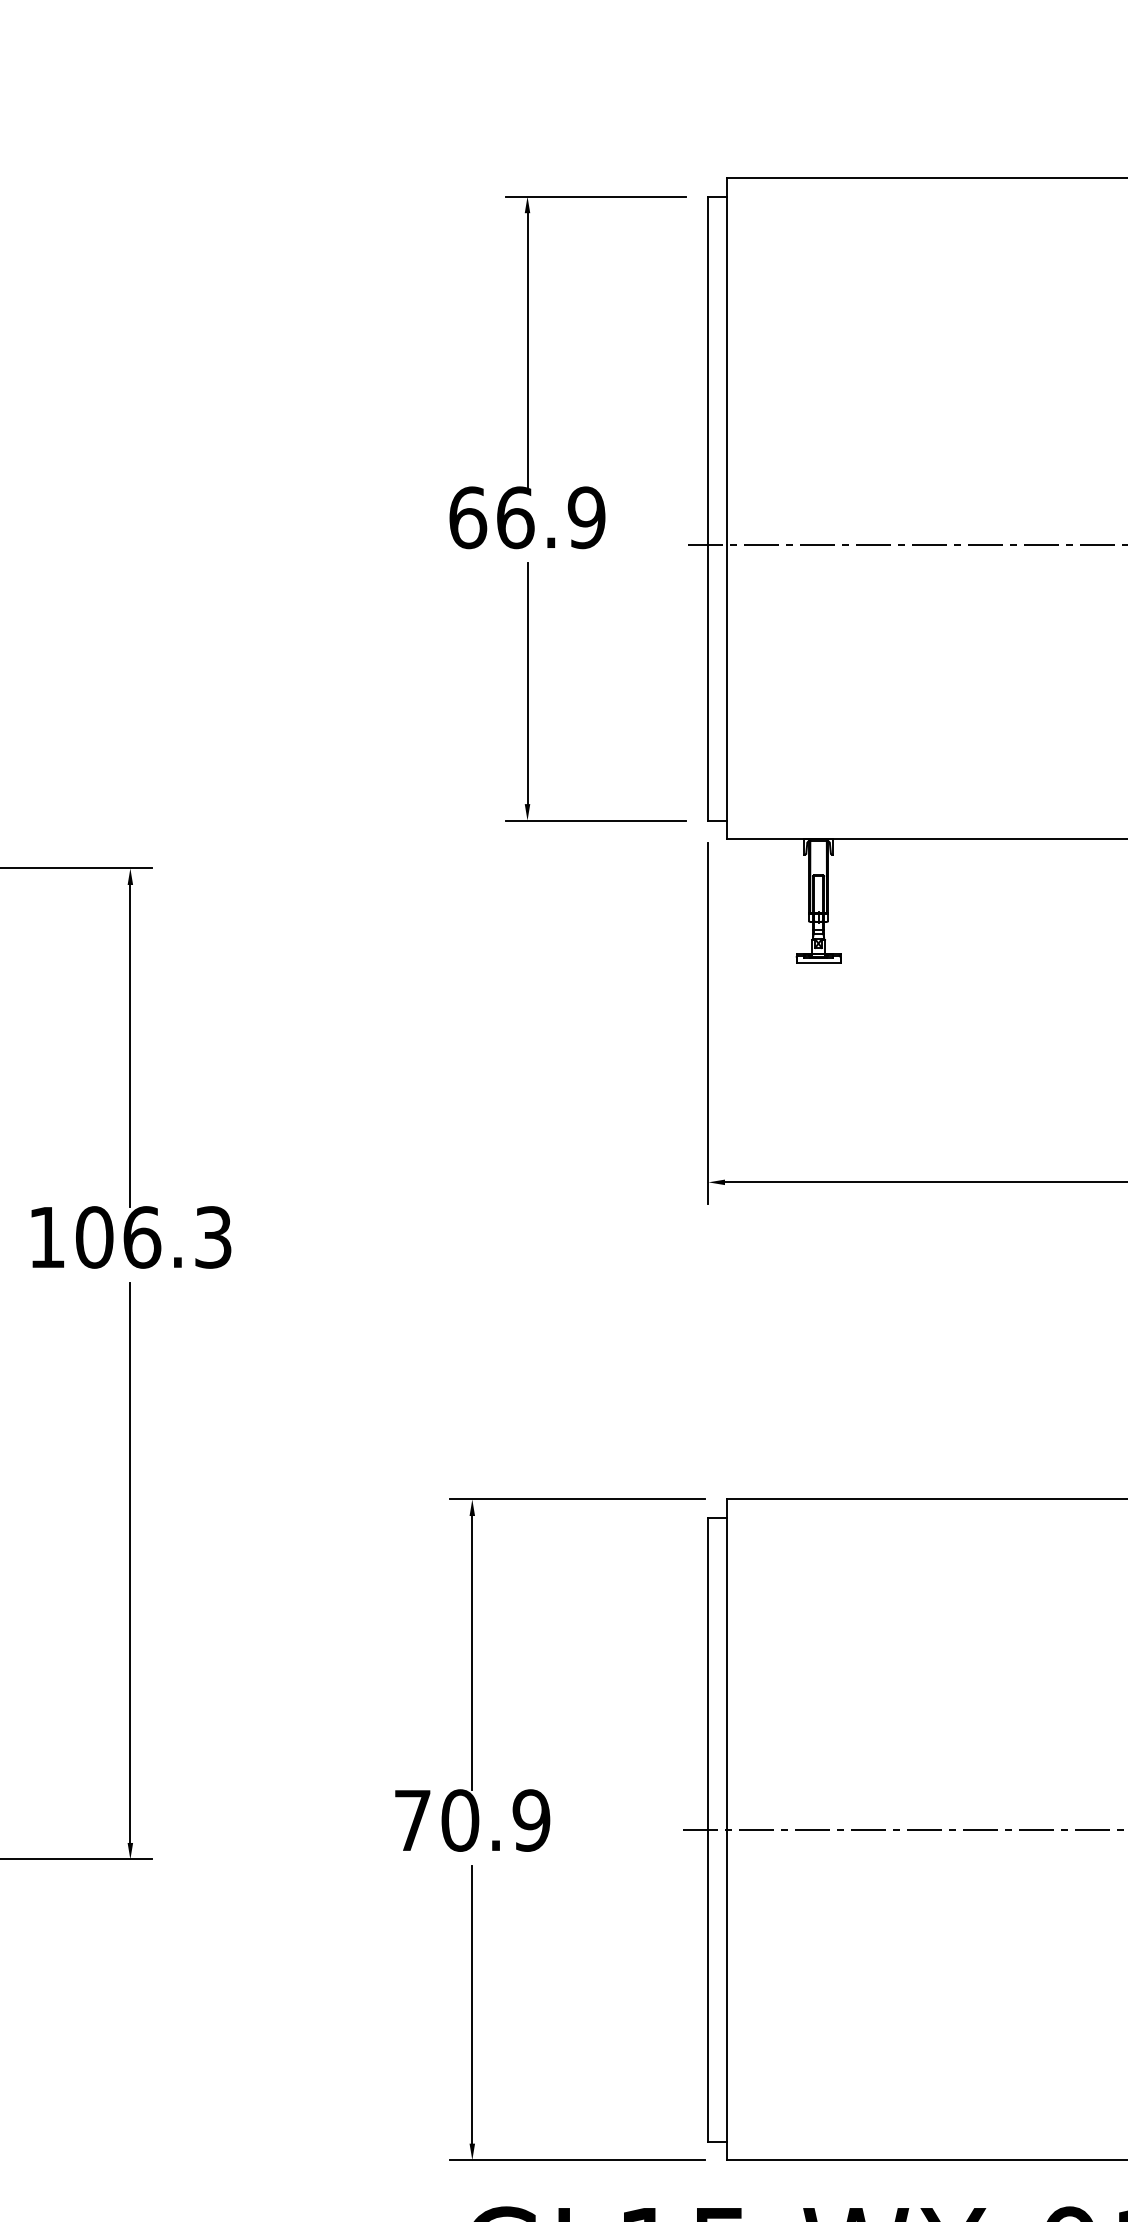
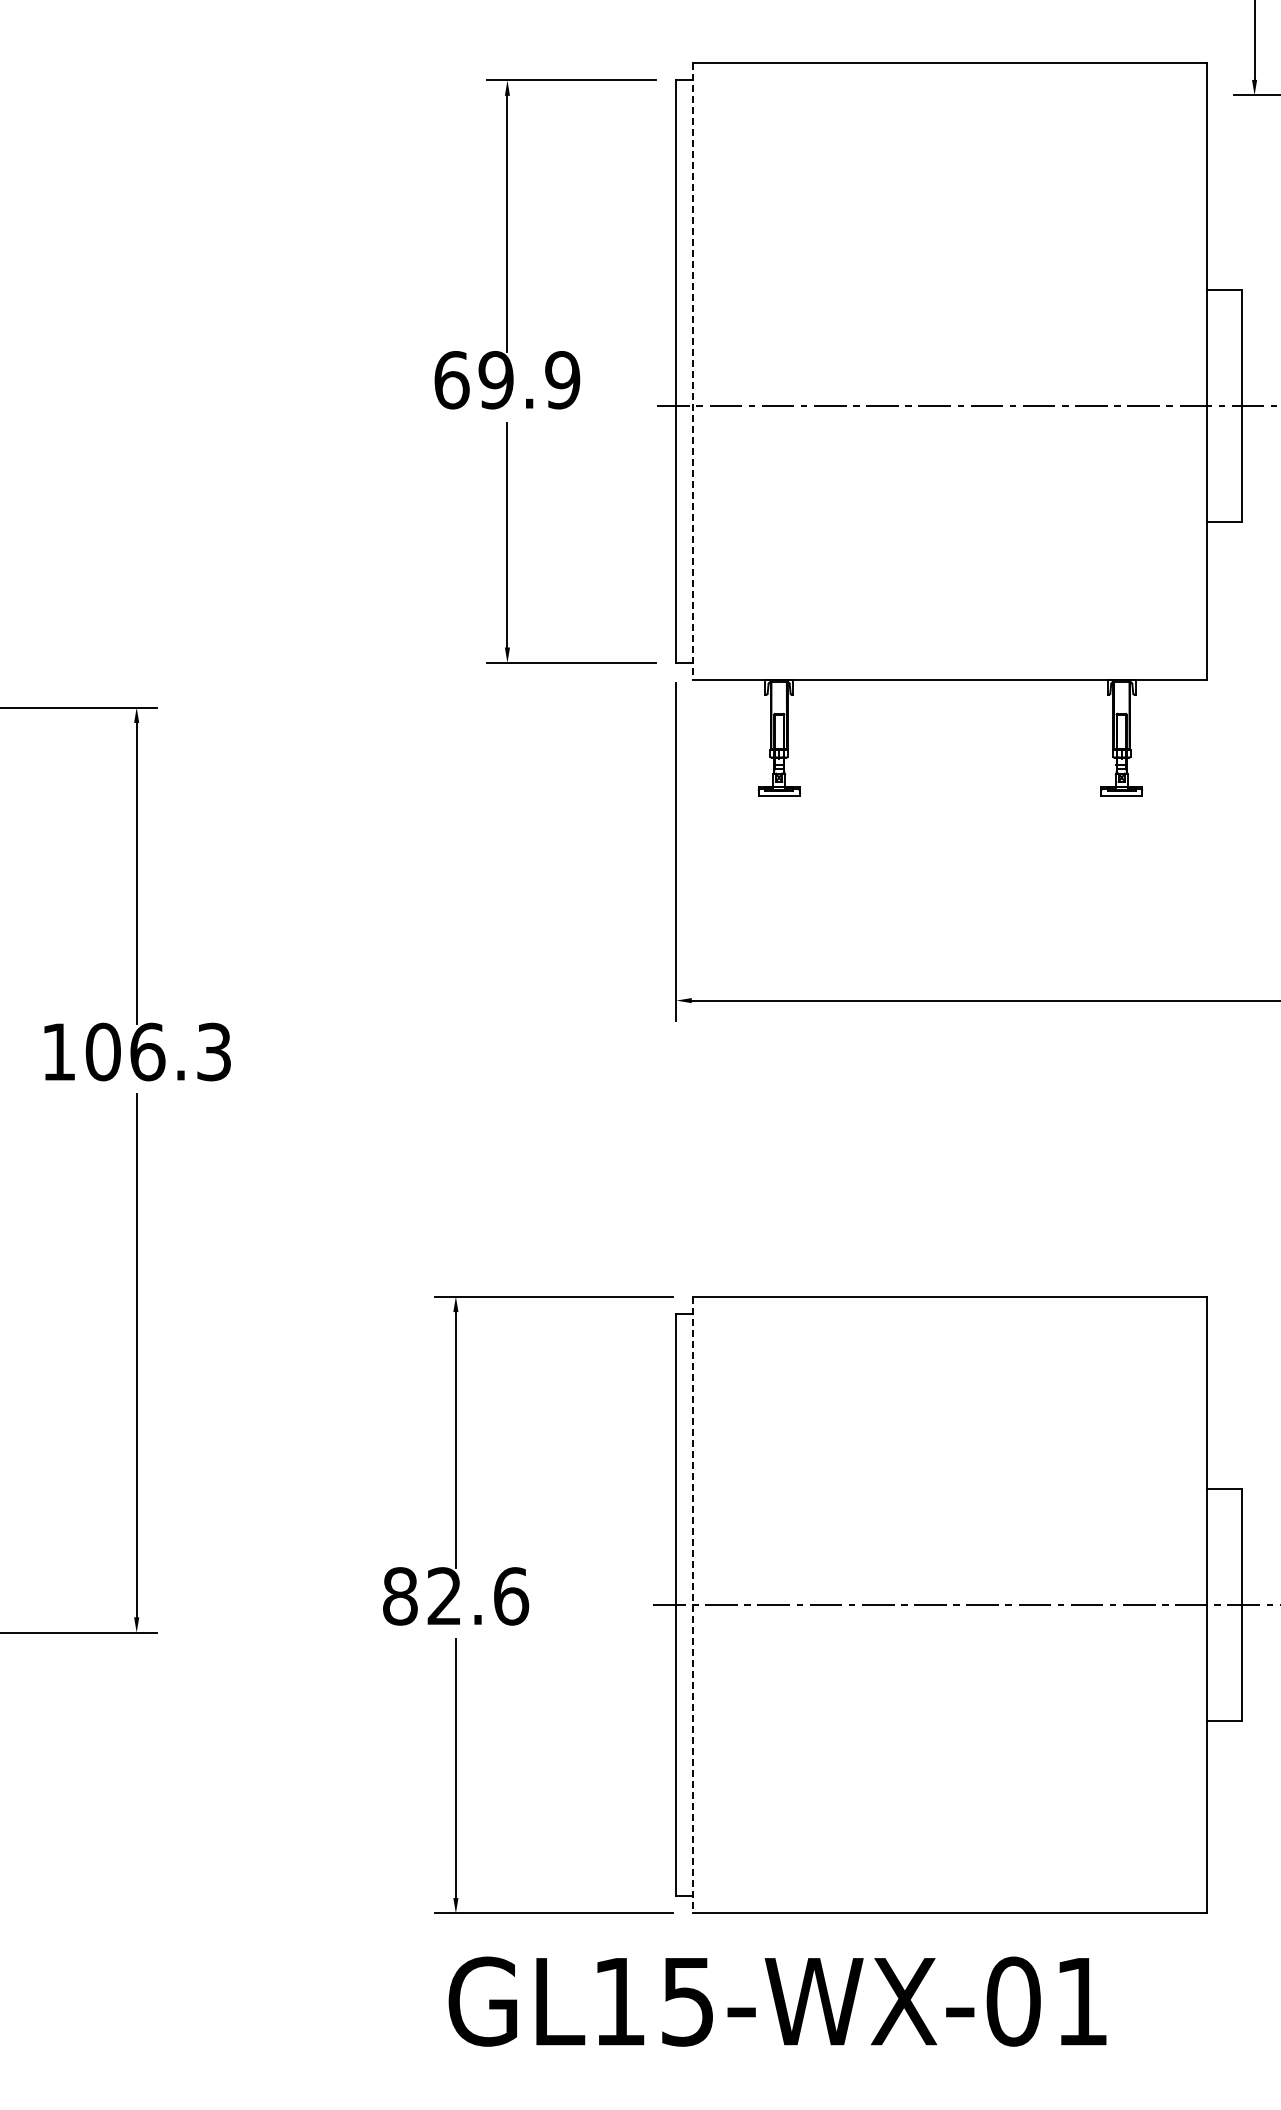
line: (726, 509) -> (693, 372), solid -> dashed
text: (515, 518) -> (496, 380), 66.9 -> 69.9
text: (472, 1820) -> (456, 1596), 70.9 -> 82.6
line: (726, 1830) -> (693, 1605), solid -> dashed

